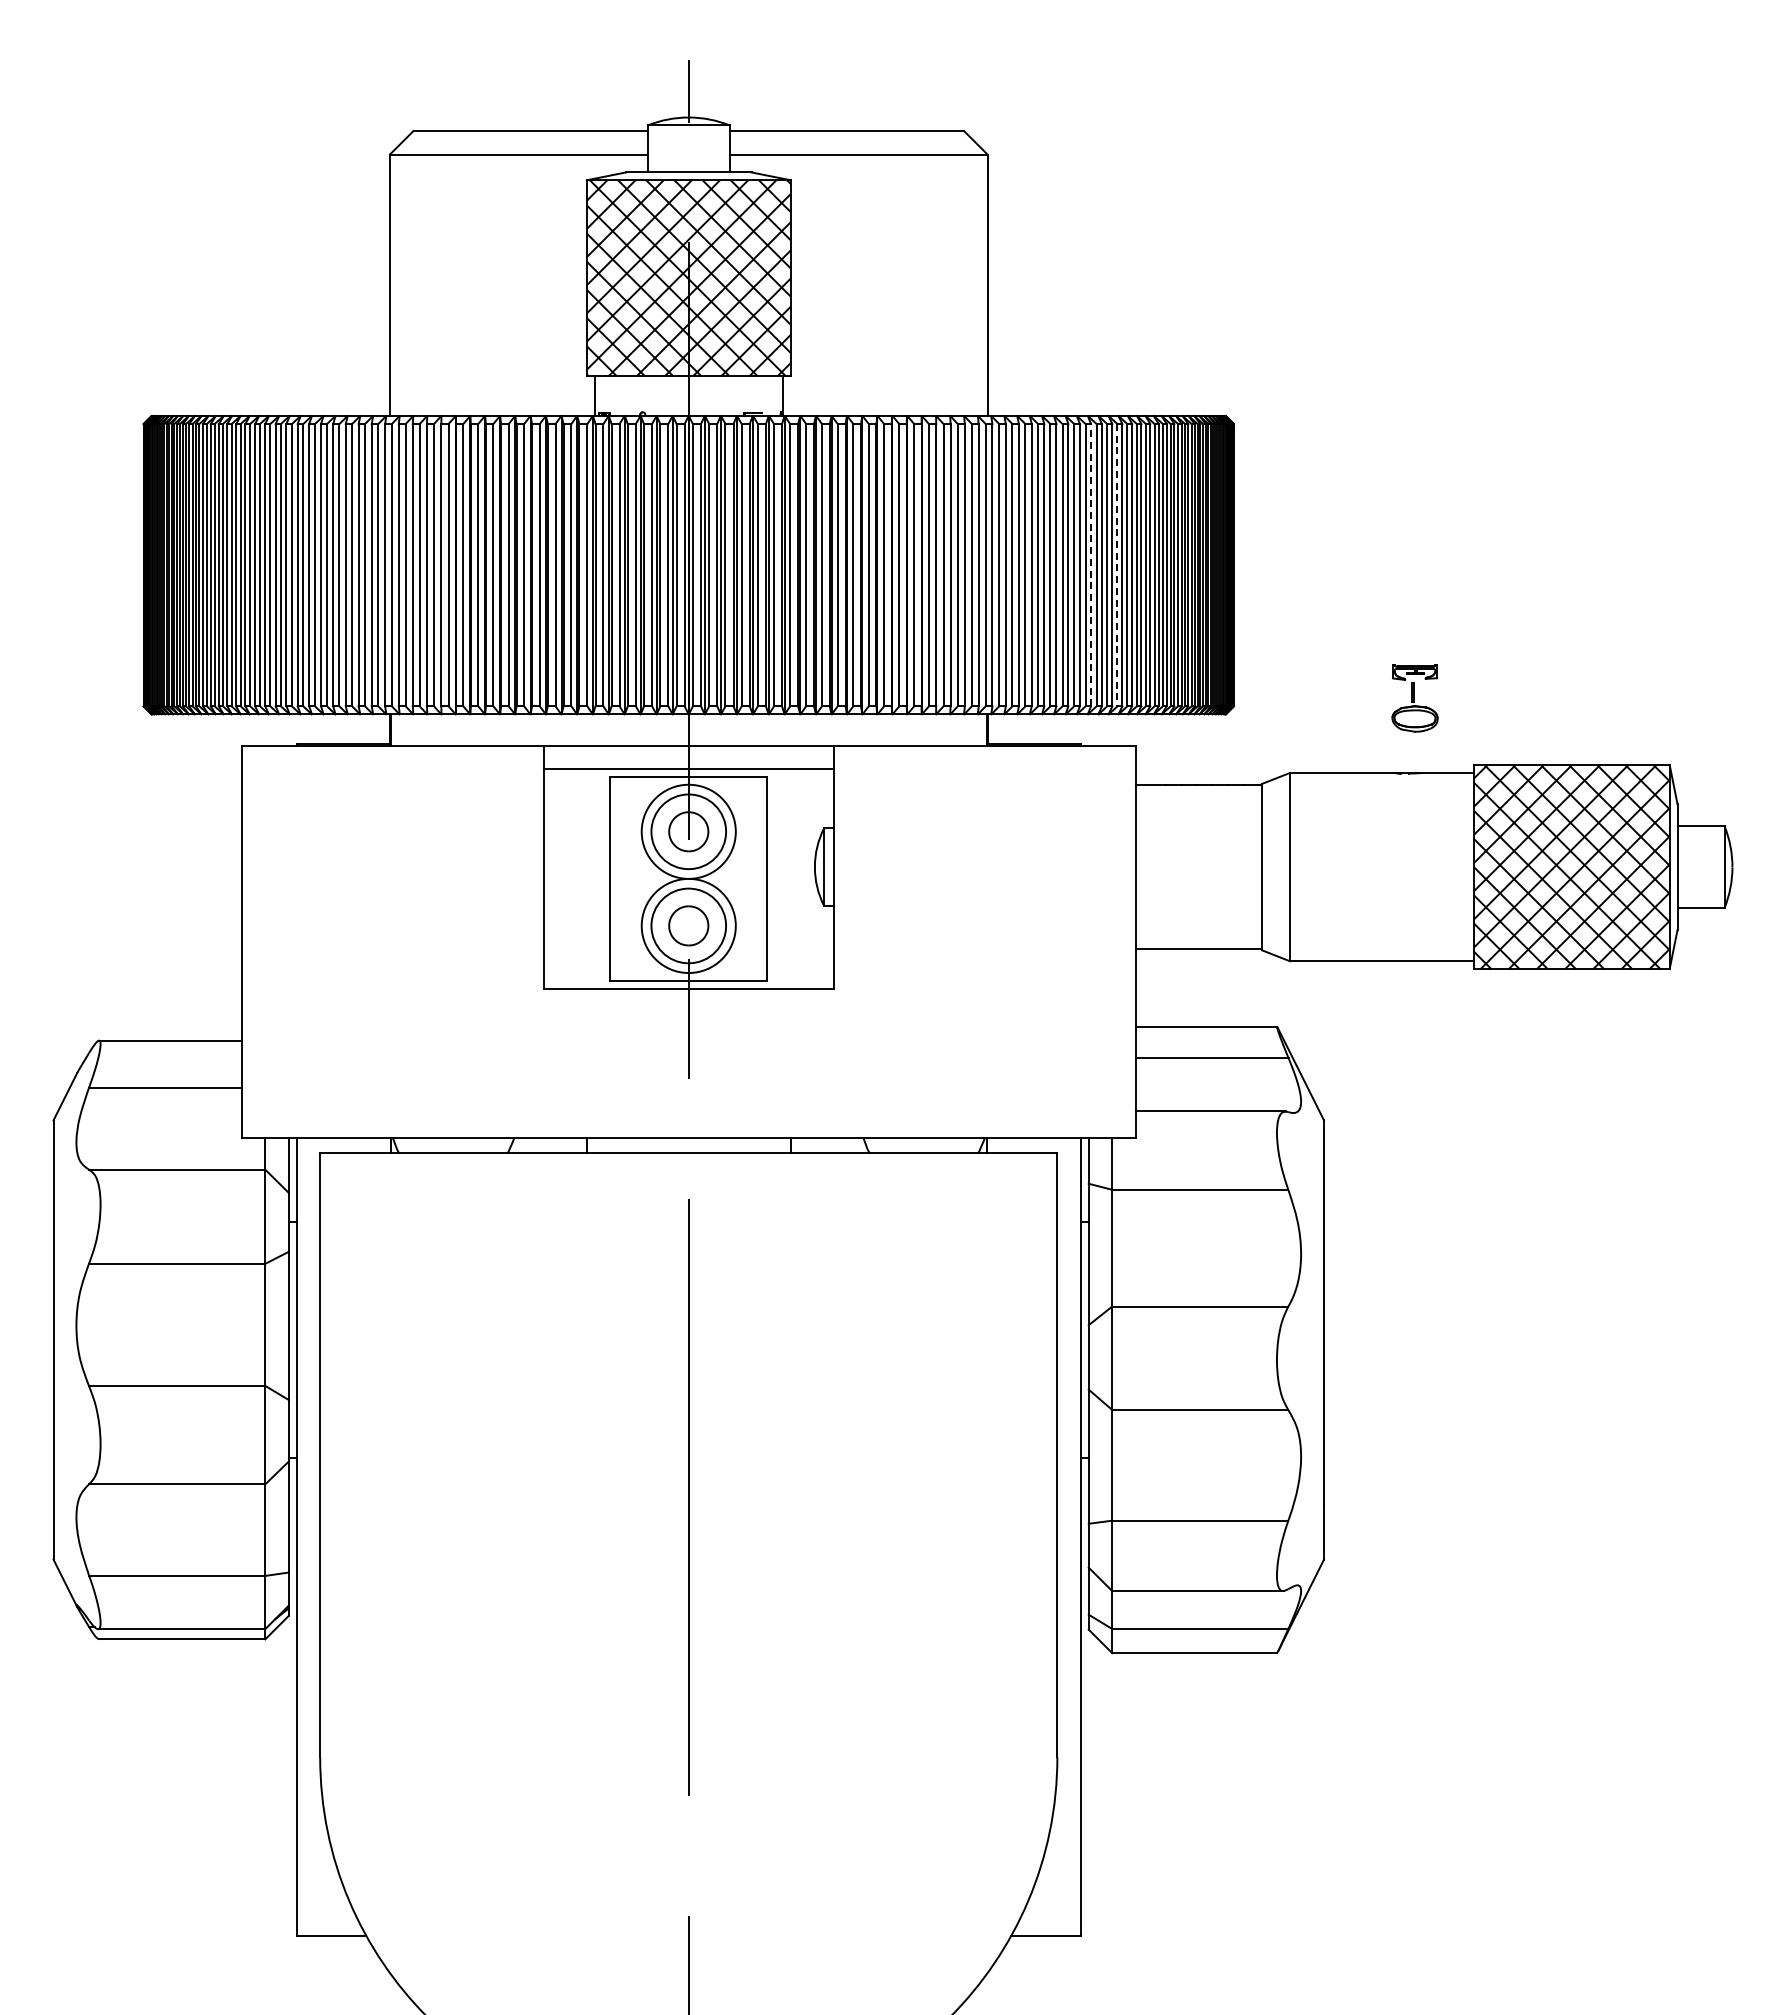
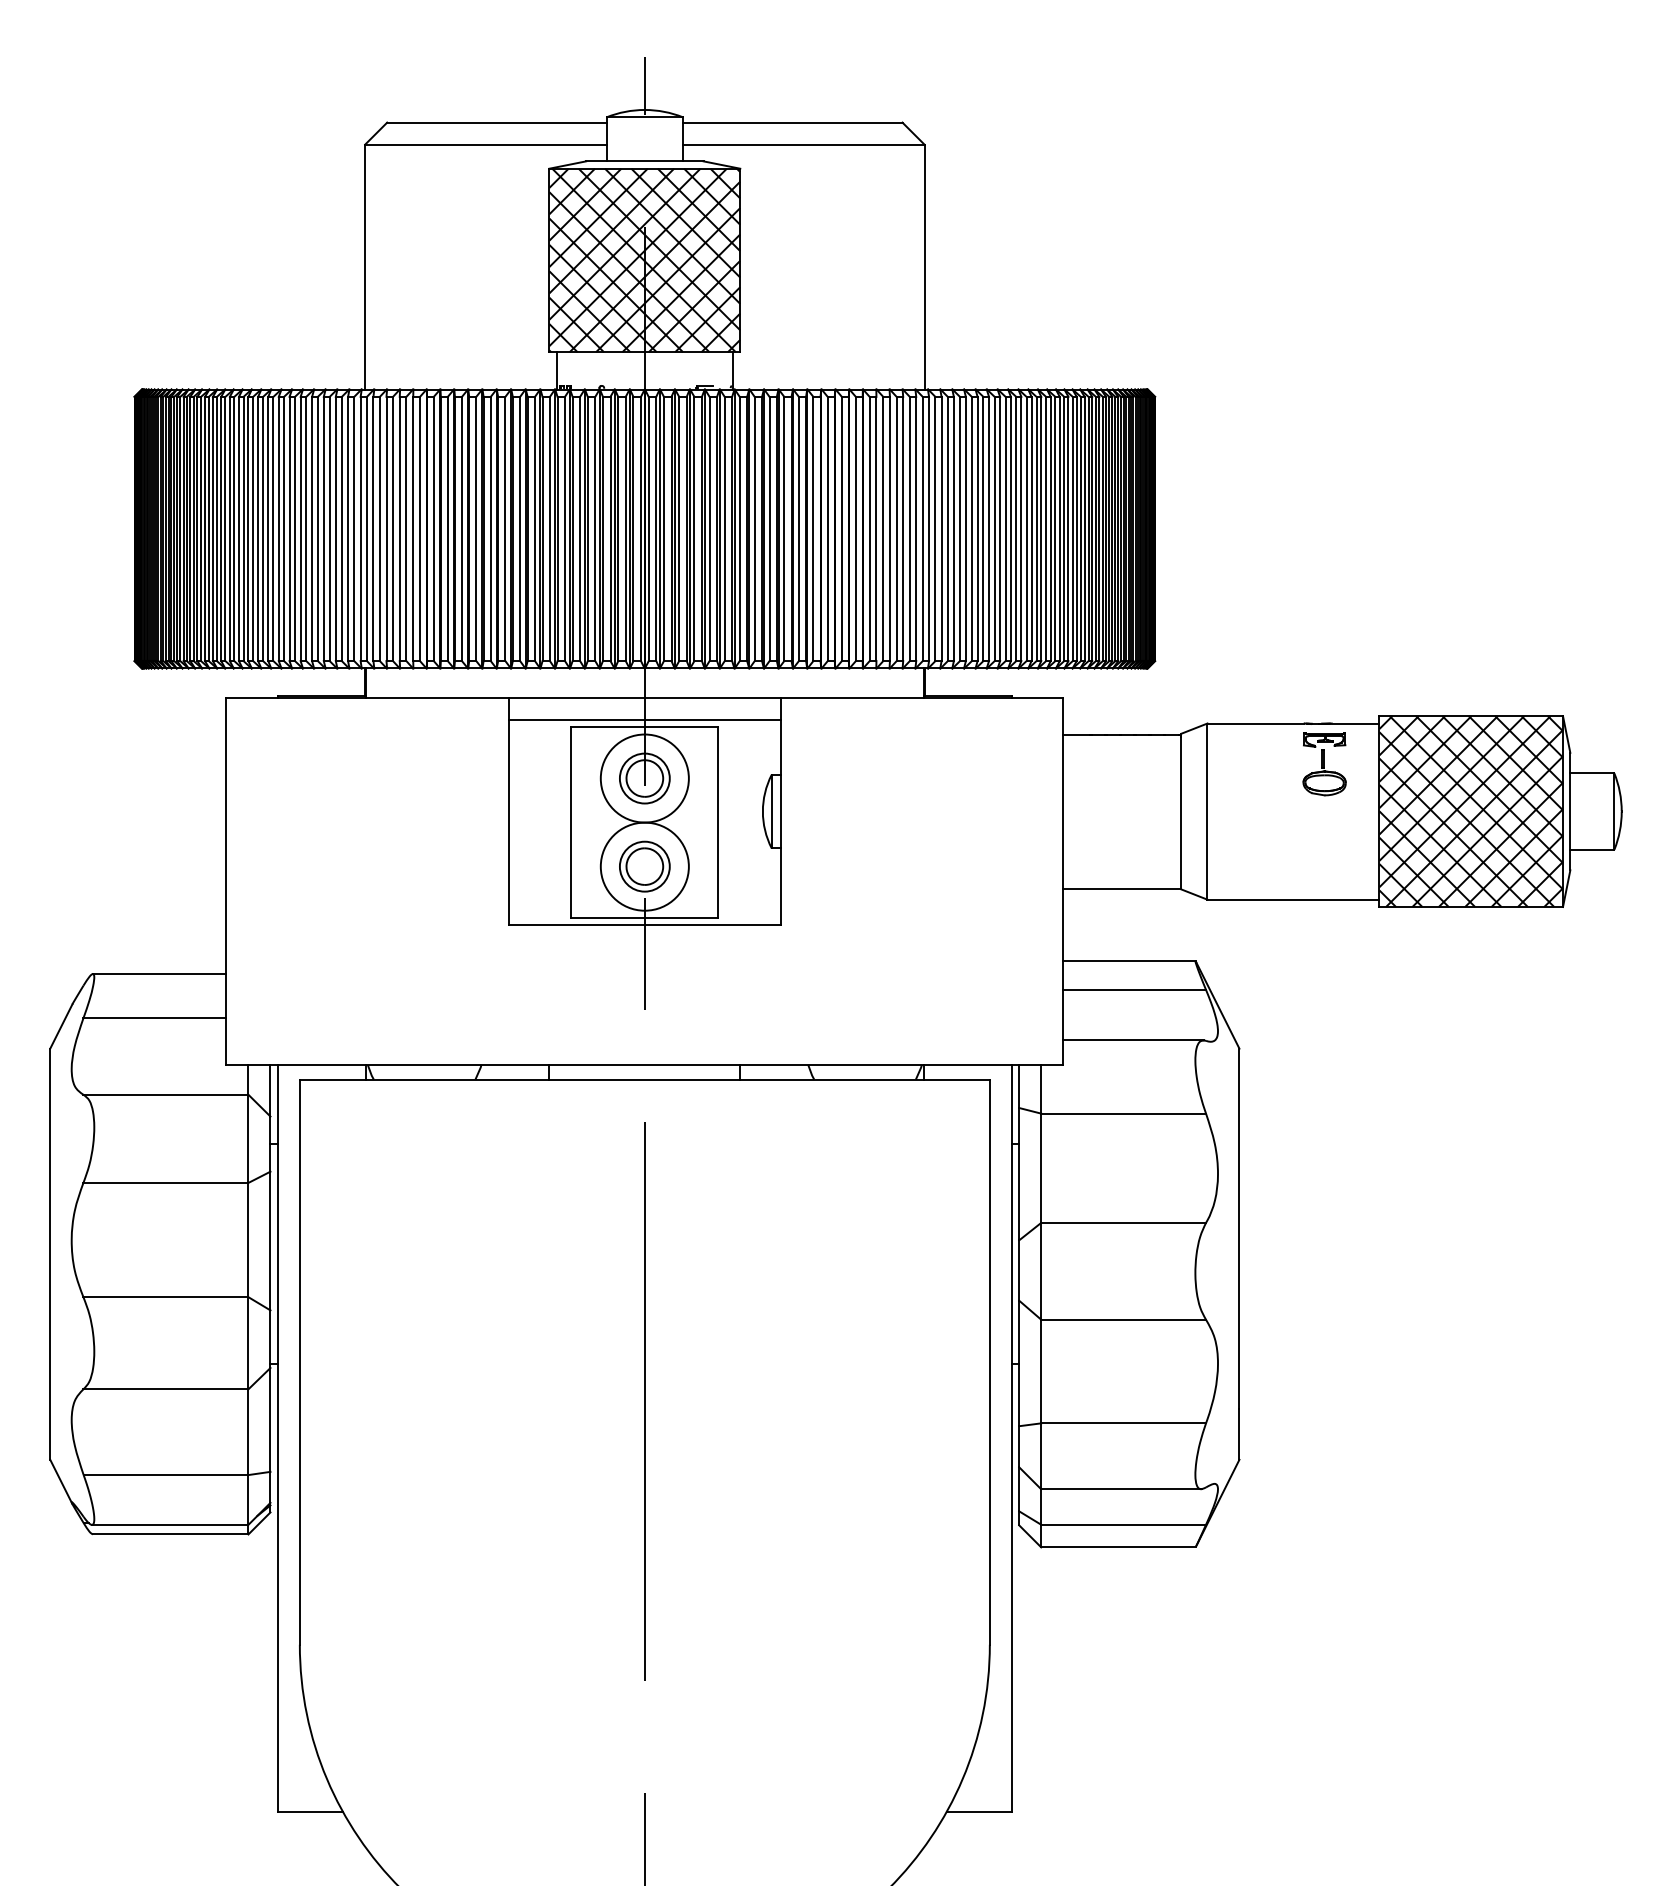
line: (1091, 564) -> (1021, 528), dashed -> solid
line: (1117, 565) -> (1046, 529), dashed -> solid
part: (1414, 698) -> (1324, 764), moved
circle: (688, 831) -> (644, 778), size x0.71
circle: (688, 925) -> (644, 866), size x0.71

